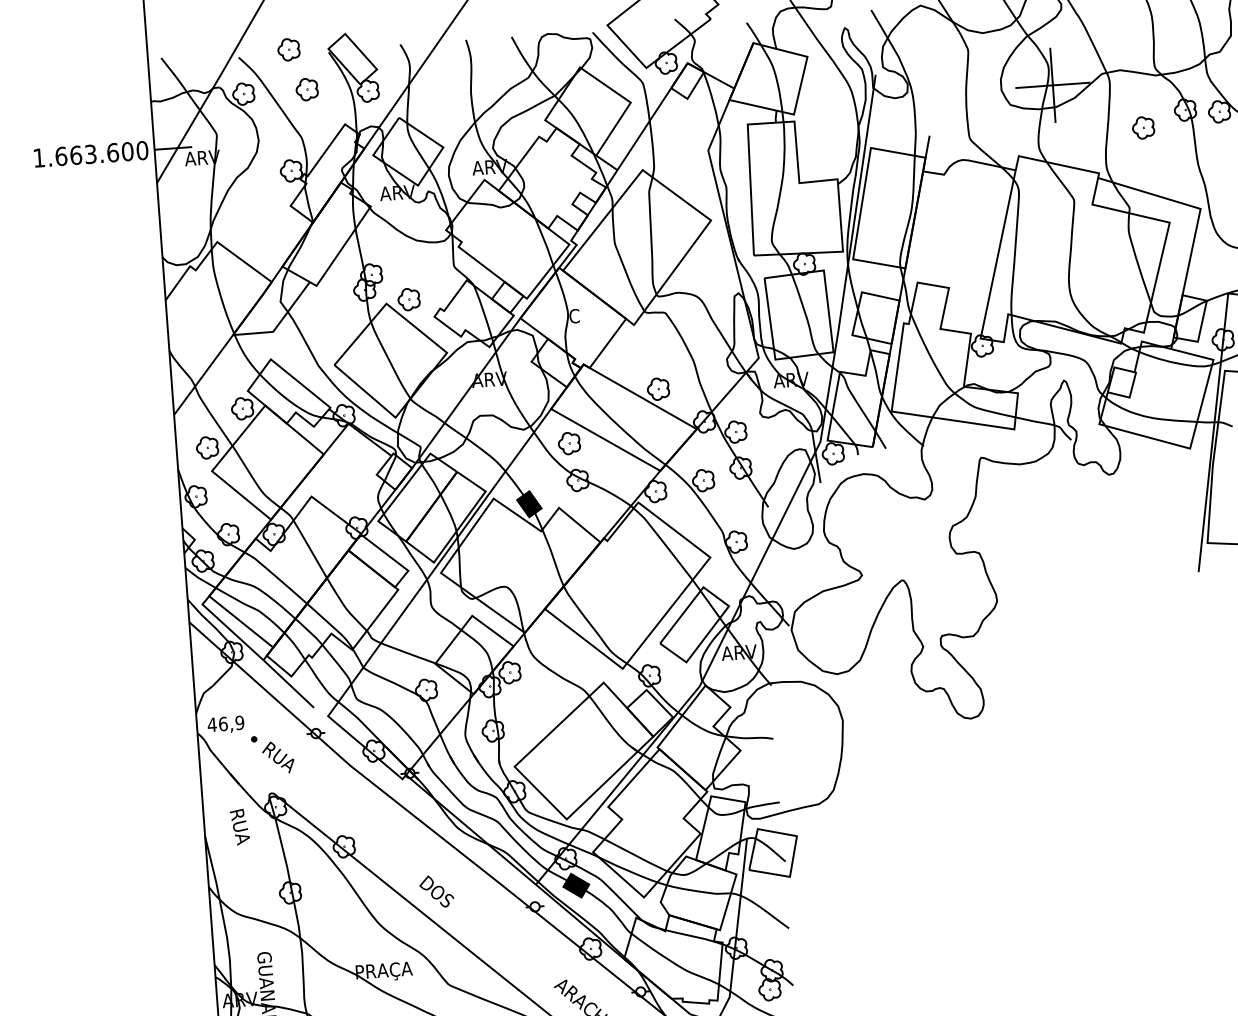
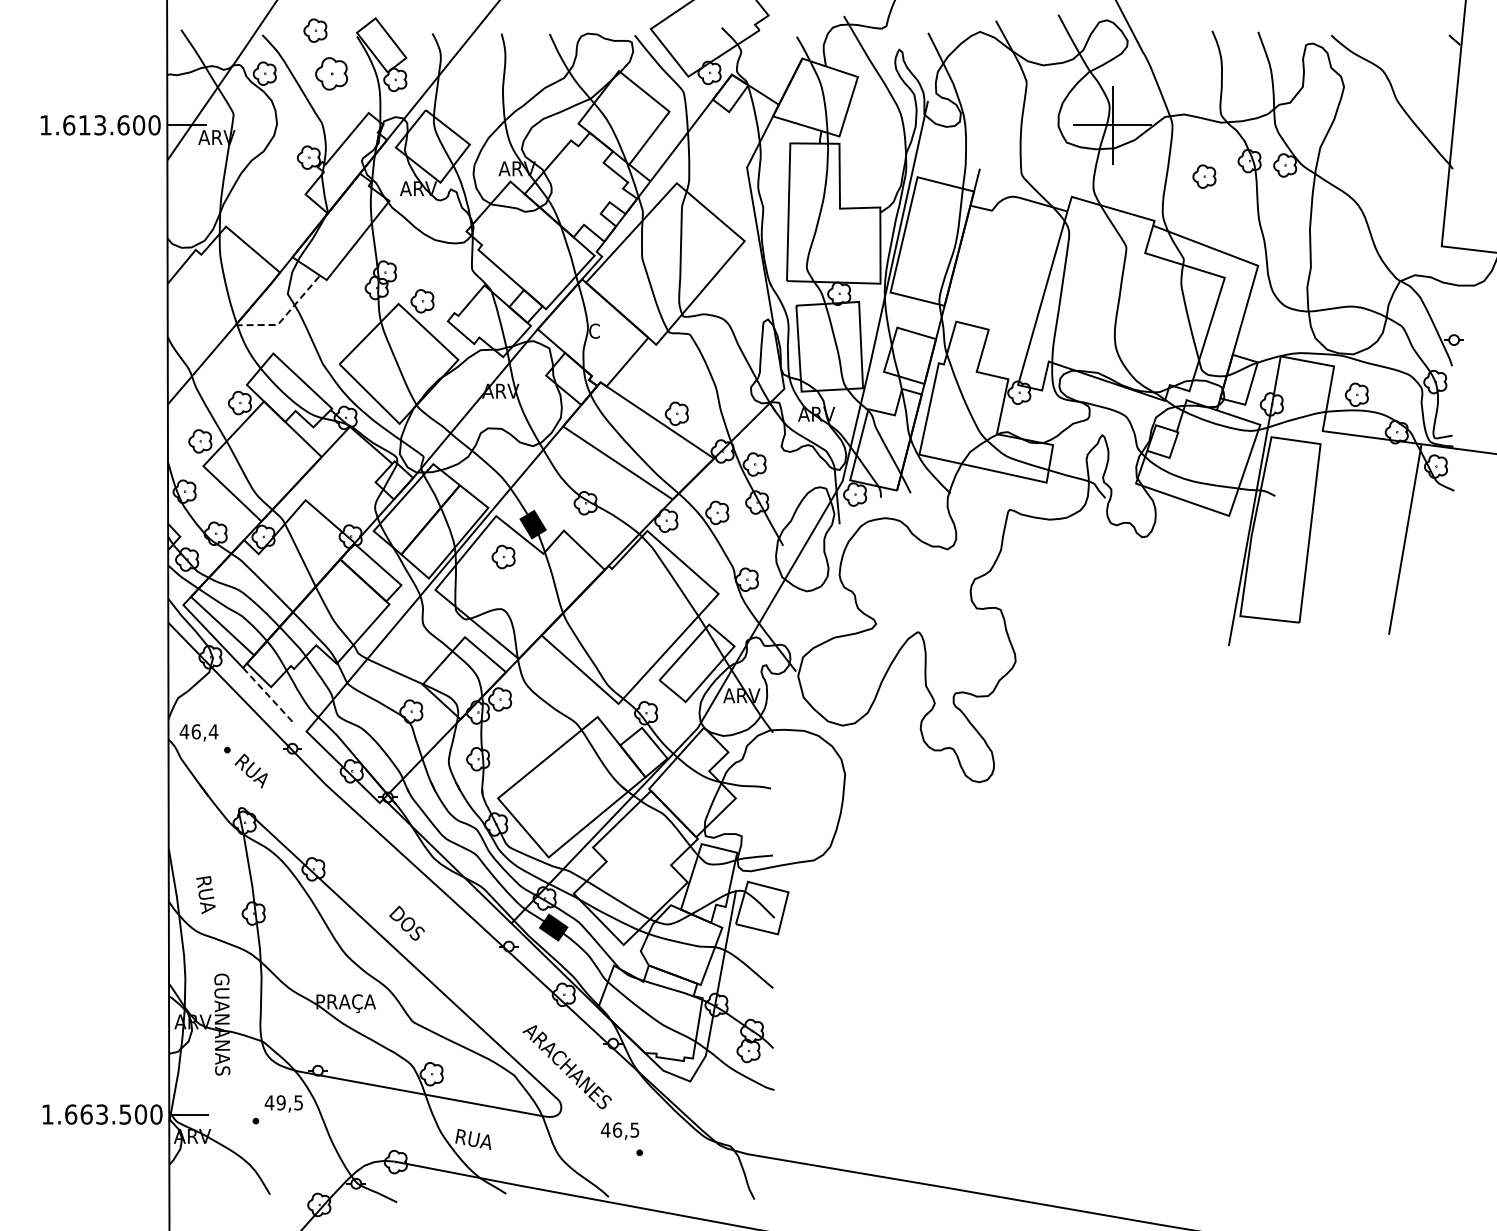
part: (307, 89) -> (331, 73), size x1.4
text: (75, 155) -> (84, 125), 1.663.600 -> 1.613.600
line: (278, 323) -> (284, 316), solid -> dashed
part: (569, 443) -> (503, 556), moved
line: (288, 683) -> (267, 694), solid -> dashed
text: (239, 722) -> (213, 731), 46,9 -> 46,4
text: (239, 827) -> (205, 895), moved

